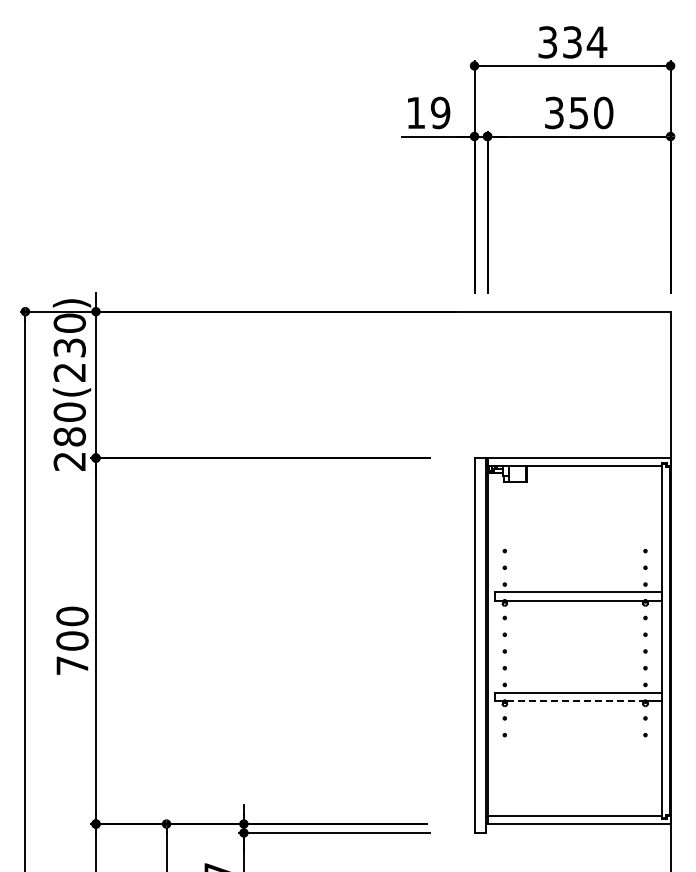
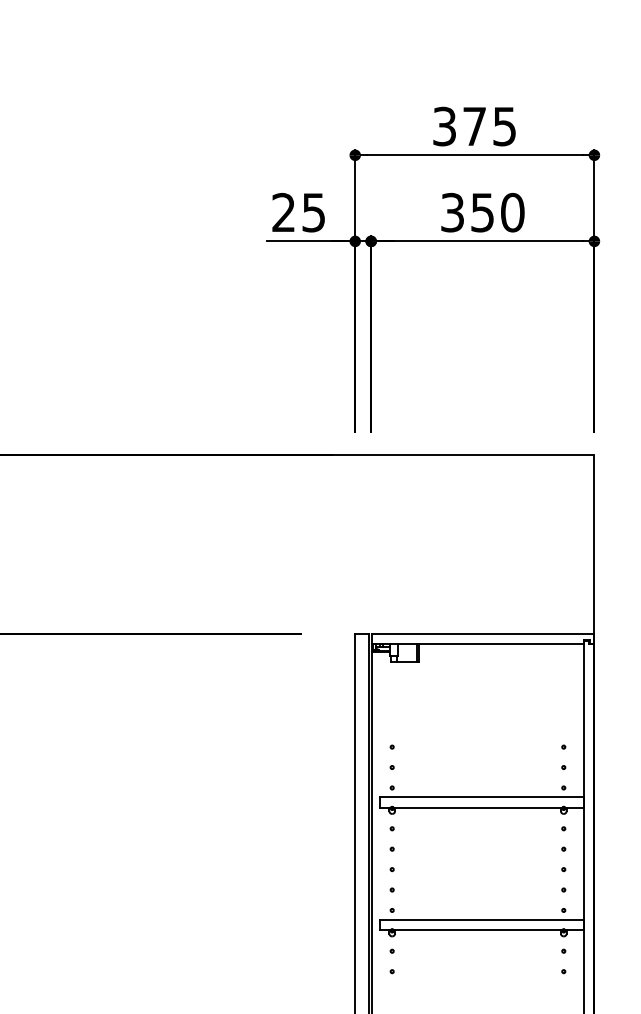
text: (585, 42) -> (490, 126), 334 -> 375
text: (428, 112) -> (299, 212), 19 -> 25
line: (575, 701) -> (478, 930), dashed -> solid

